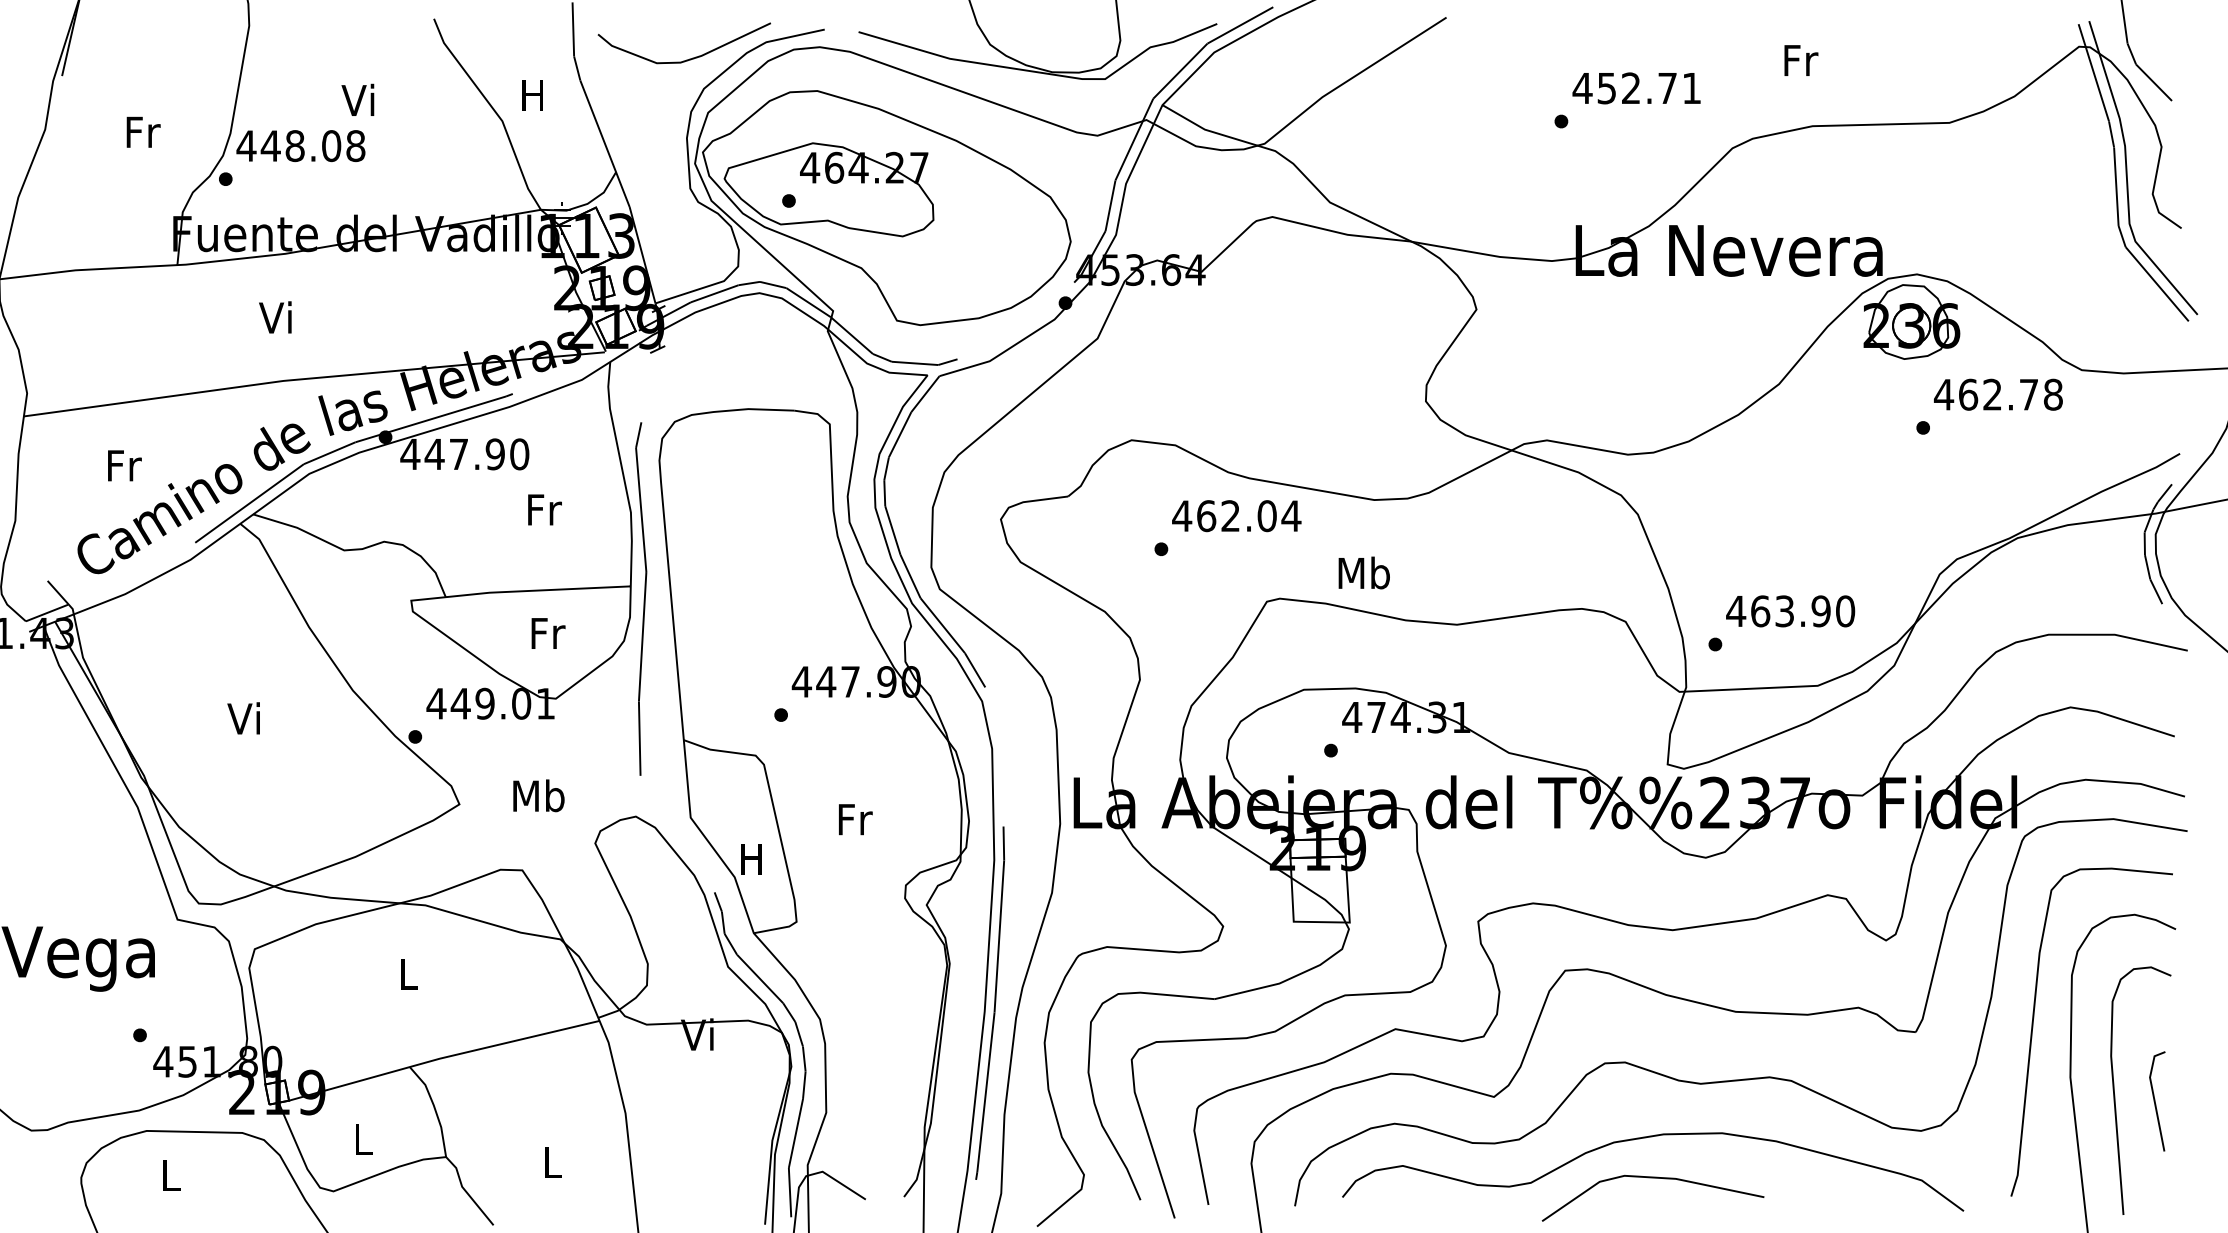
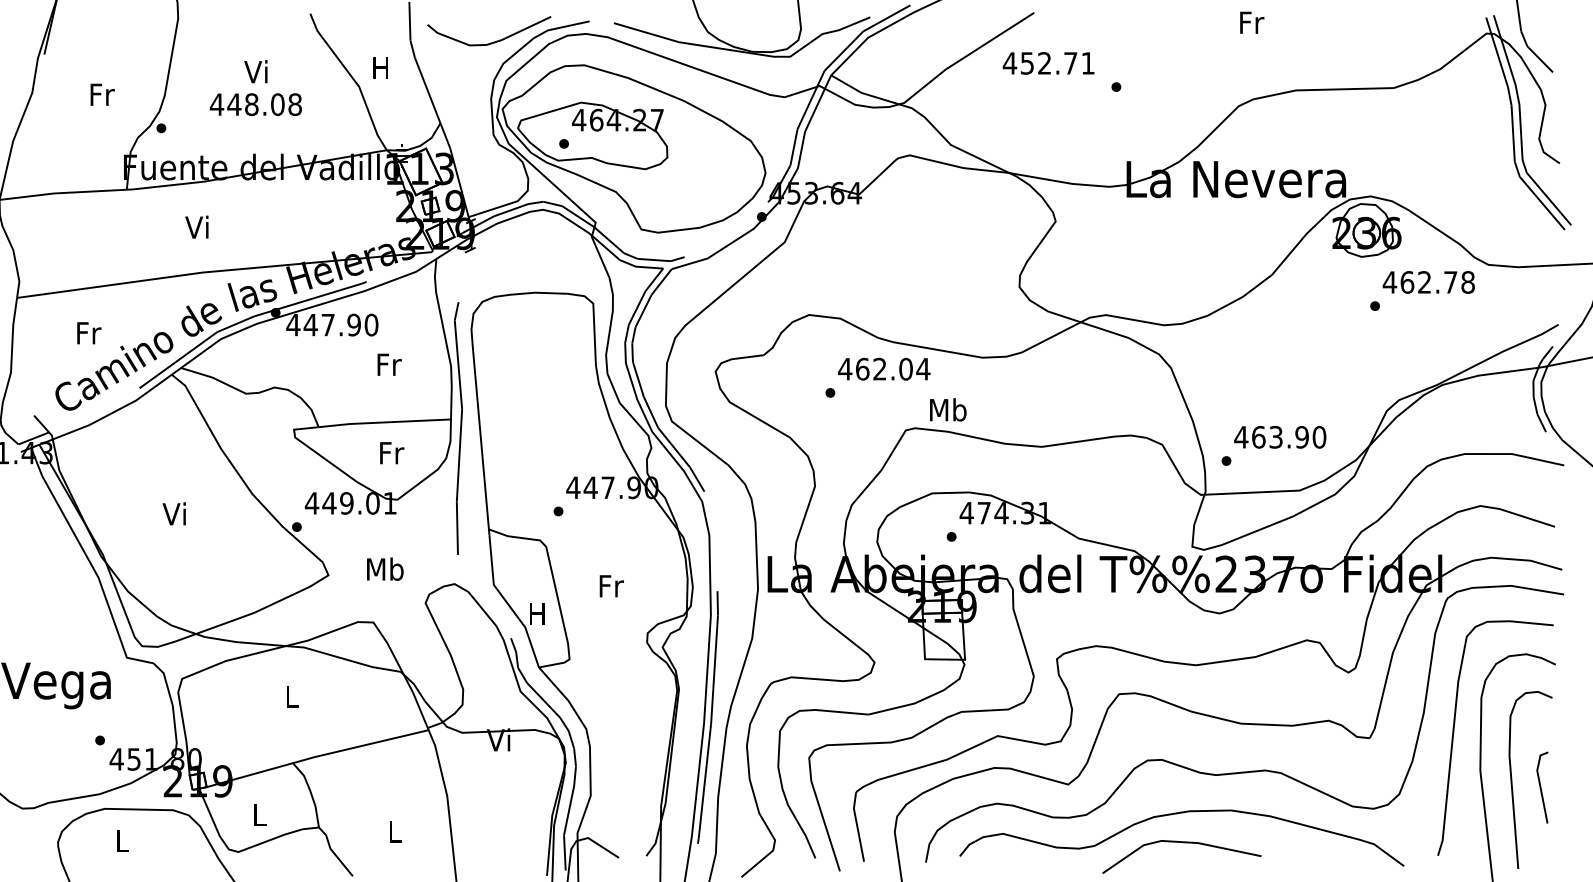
text: (1801, 60) -> (1252, 22), moved
text: (1636, 88) -> (1048, 63), moved
text: (300, 146) -> (255, 104), moved
text: (1363, 572) -> (947, 409), moved

